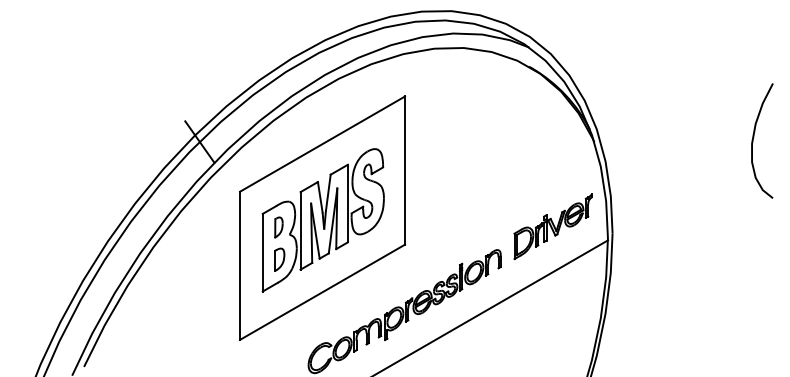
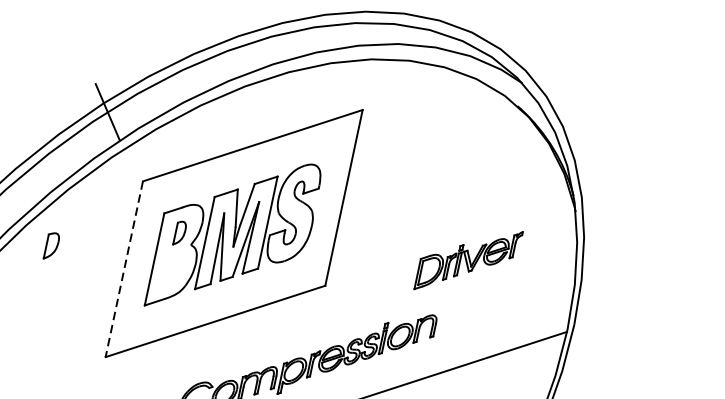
part: (552, 226) -> (467, 260), moved
part: (279, 259) -> (51, 246), moved
line: (240, 266) -> (124, 270), solid -> dashed

